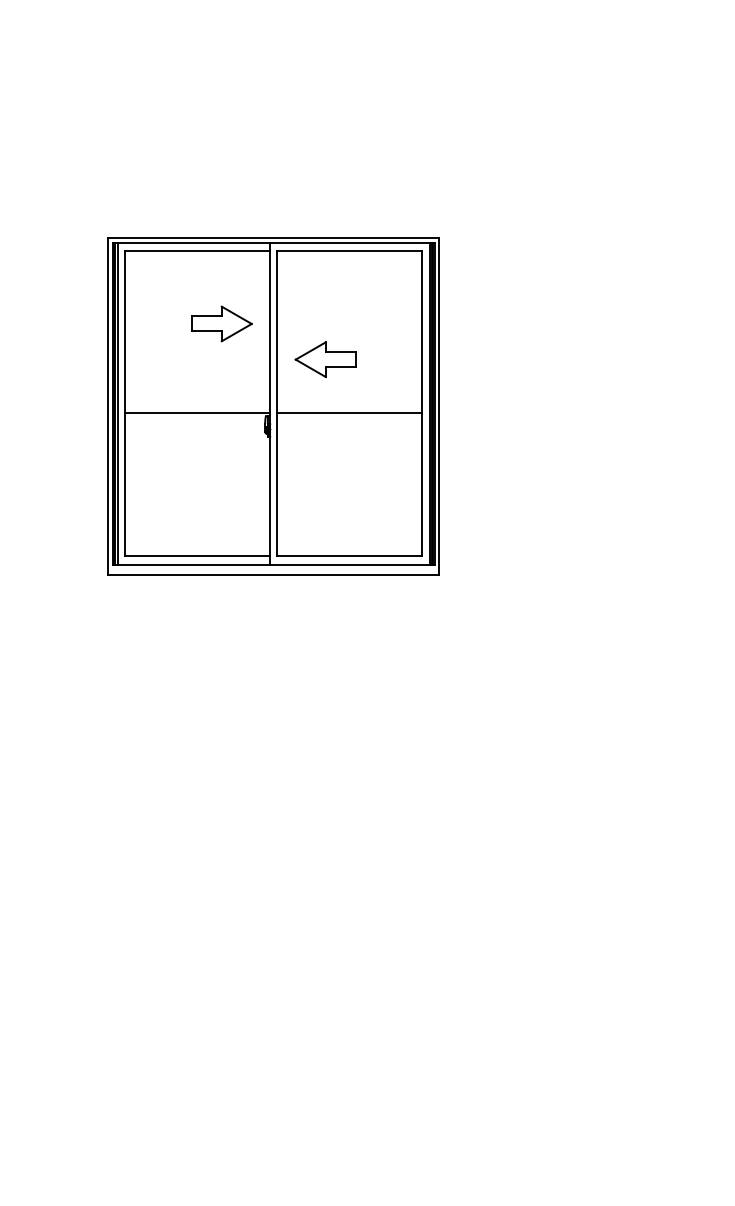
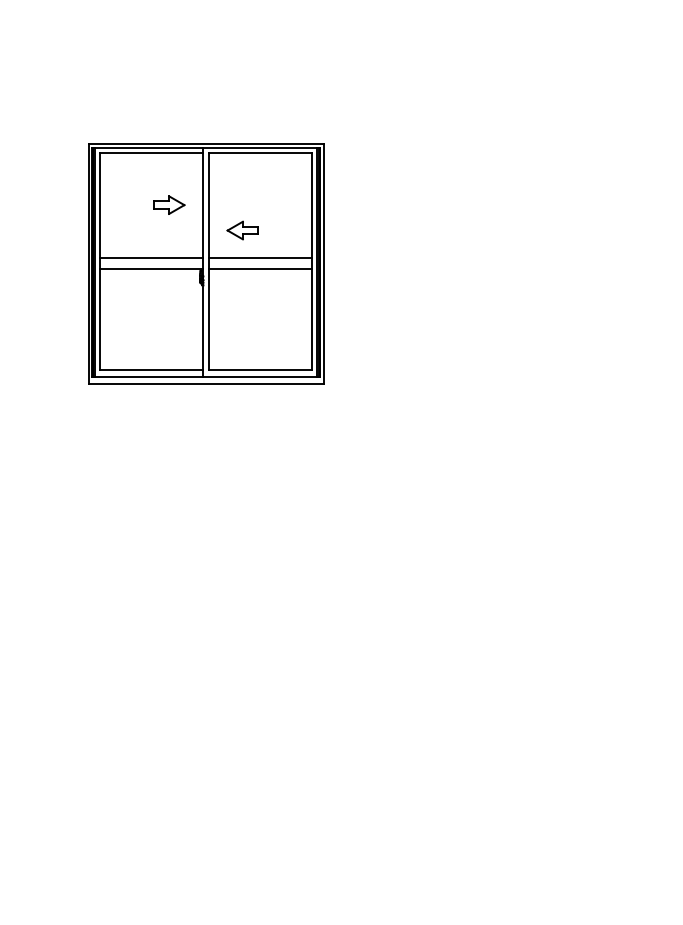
part: (222, 322) -> (169, 204), size x0.71
part: (325, 359) -> (242, 230), size x0.71
line: (197, 398) -> (151, 258), added
line: (348, 398) -> (259, 258), added

